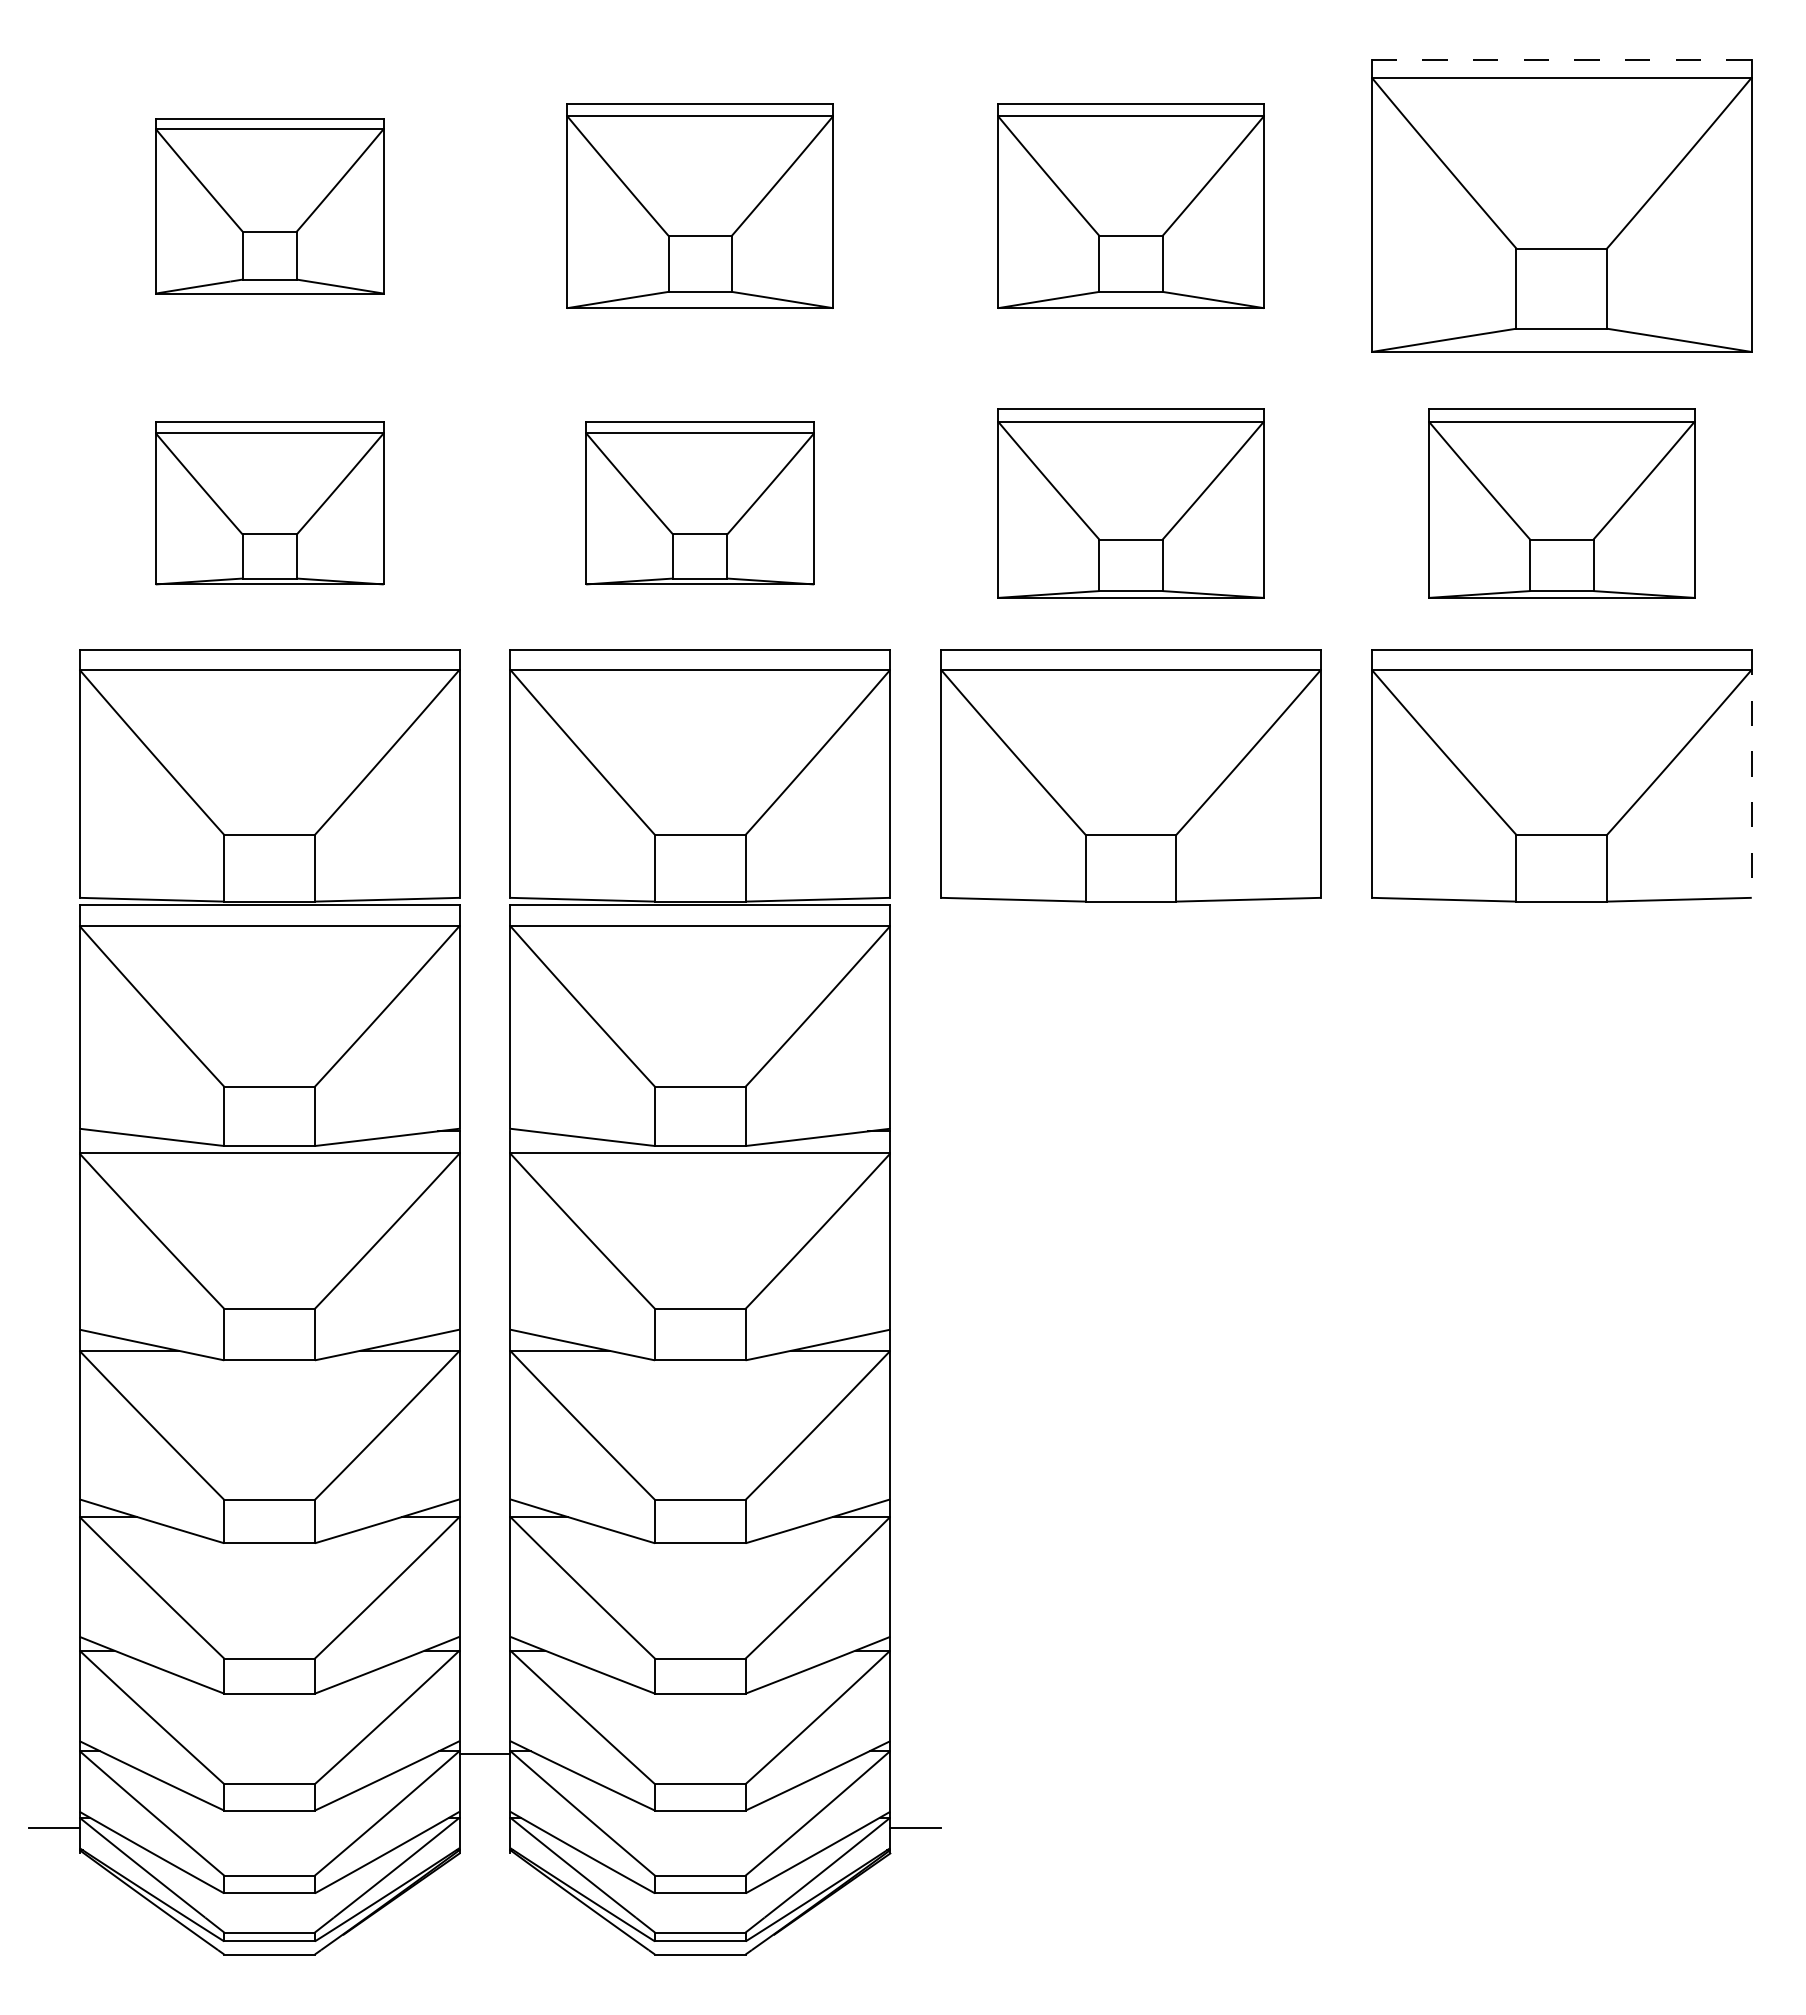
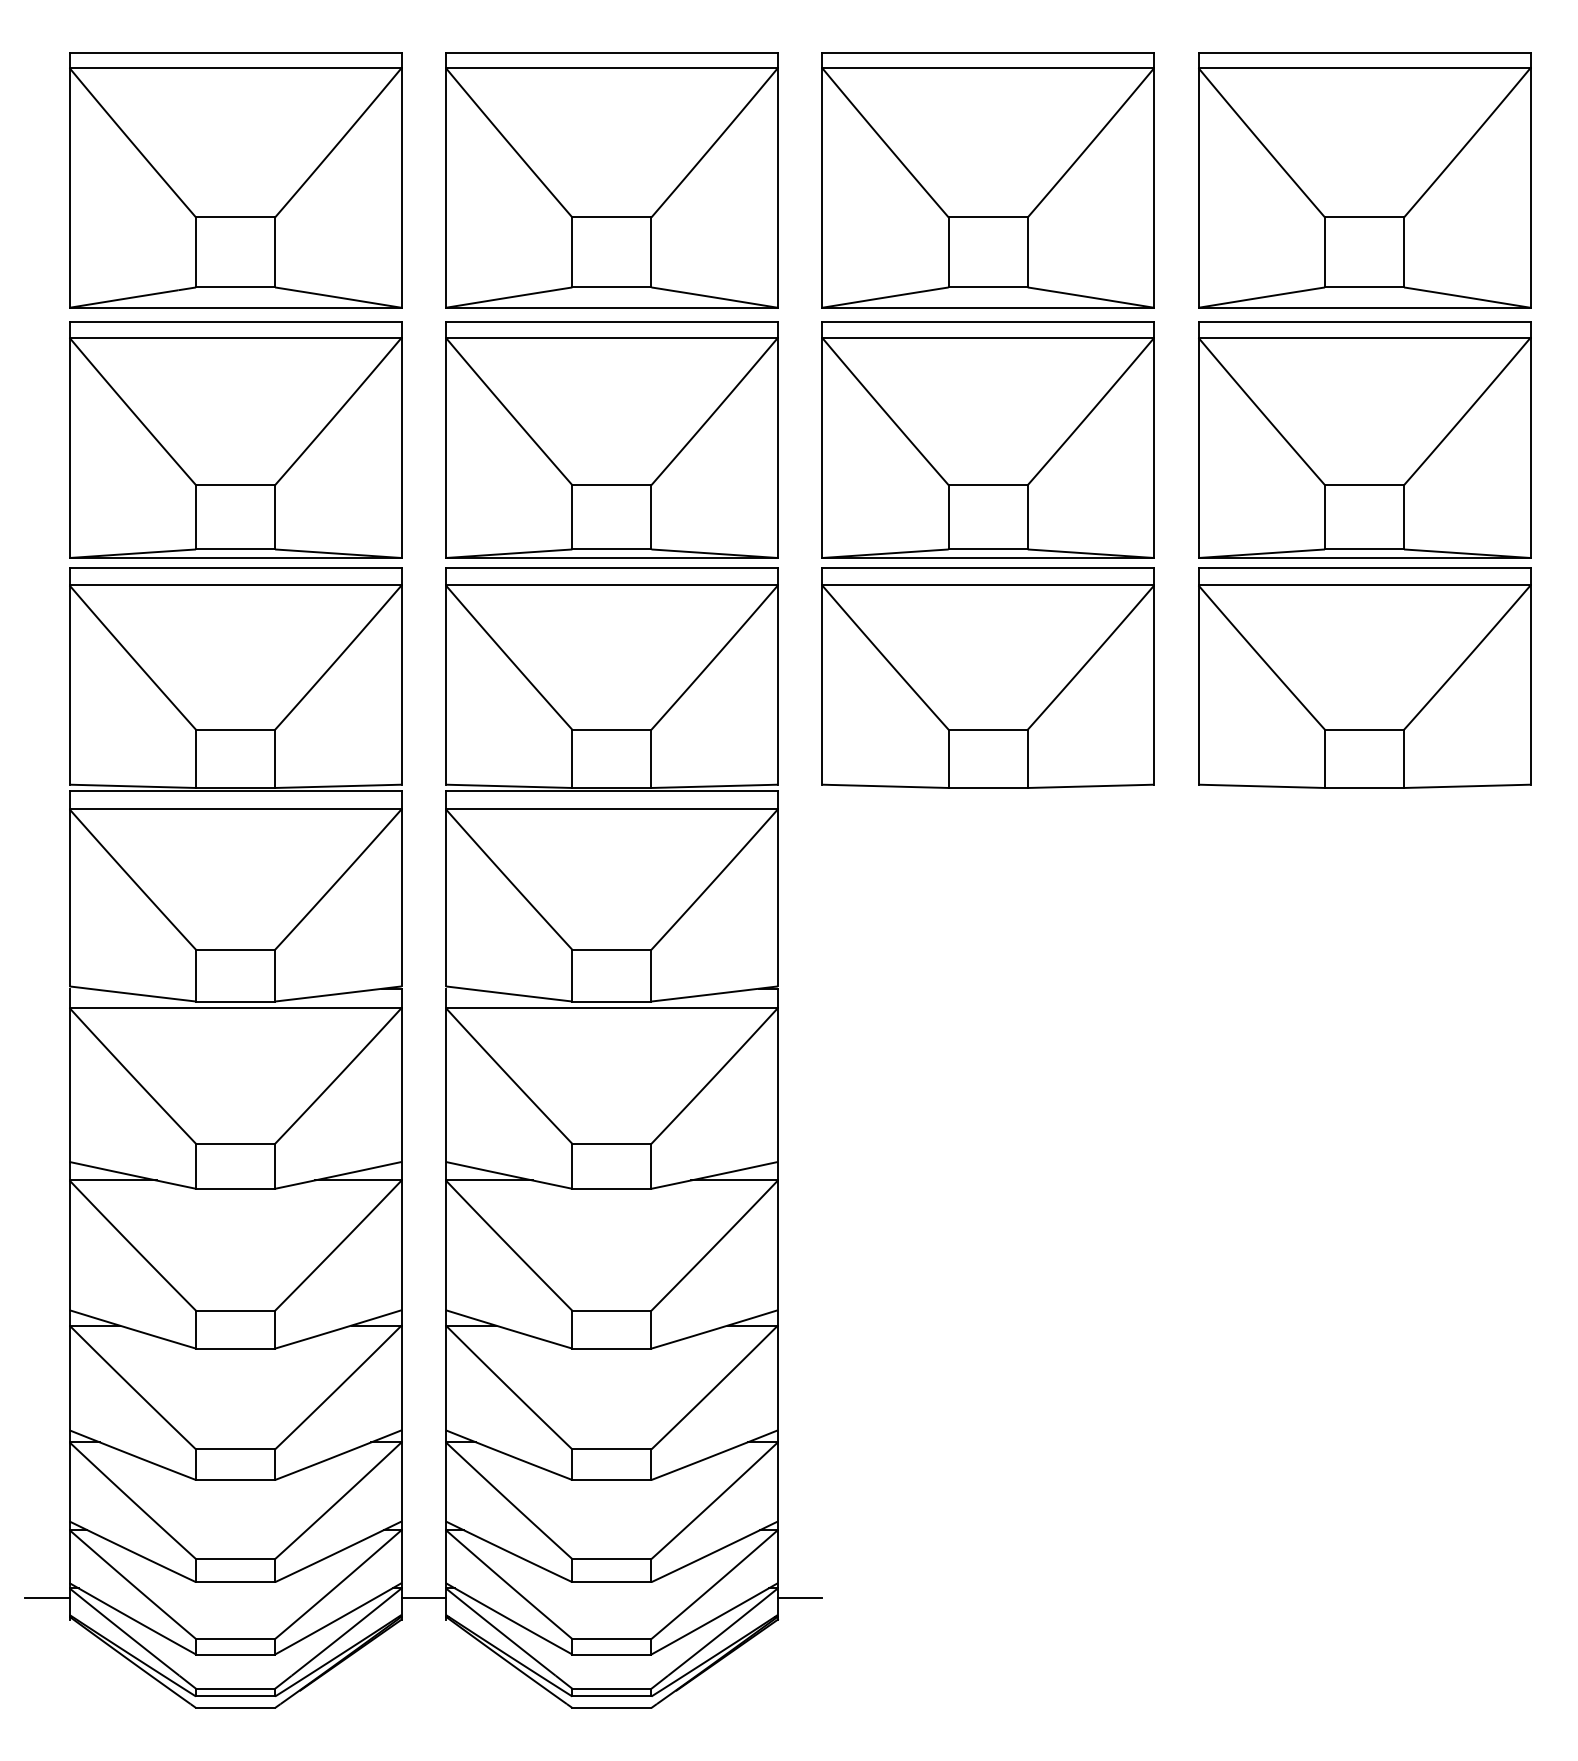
line: (1562, 60) -> (1365, 53), dashed -> solid
part: (269, 205) -> (235, 179), size x1.67
part: (699, 205) -> (611, 179), size x1.43
part: (1130, 205) -> (987, 179), size x1.43
part: (269, 503) -> (235, 440), size x1.67
part: (699, 503) -> (611, 440), size x1.67
part: (1130, 503) -> (987, 440), size x1.43
part: (1561, 503) -> (1364, 440), size x1.43
line: (1751, 773) -> (1530, 676), dashed -> solid
line: (484, 1754) -> (423, 1597), moved

